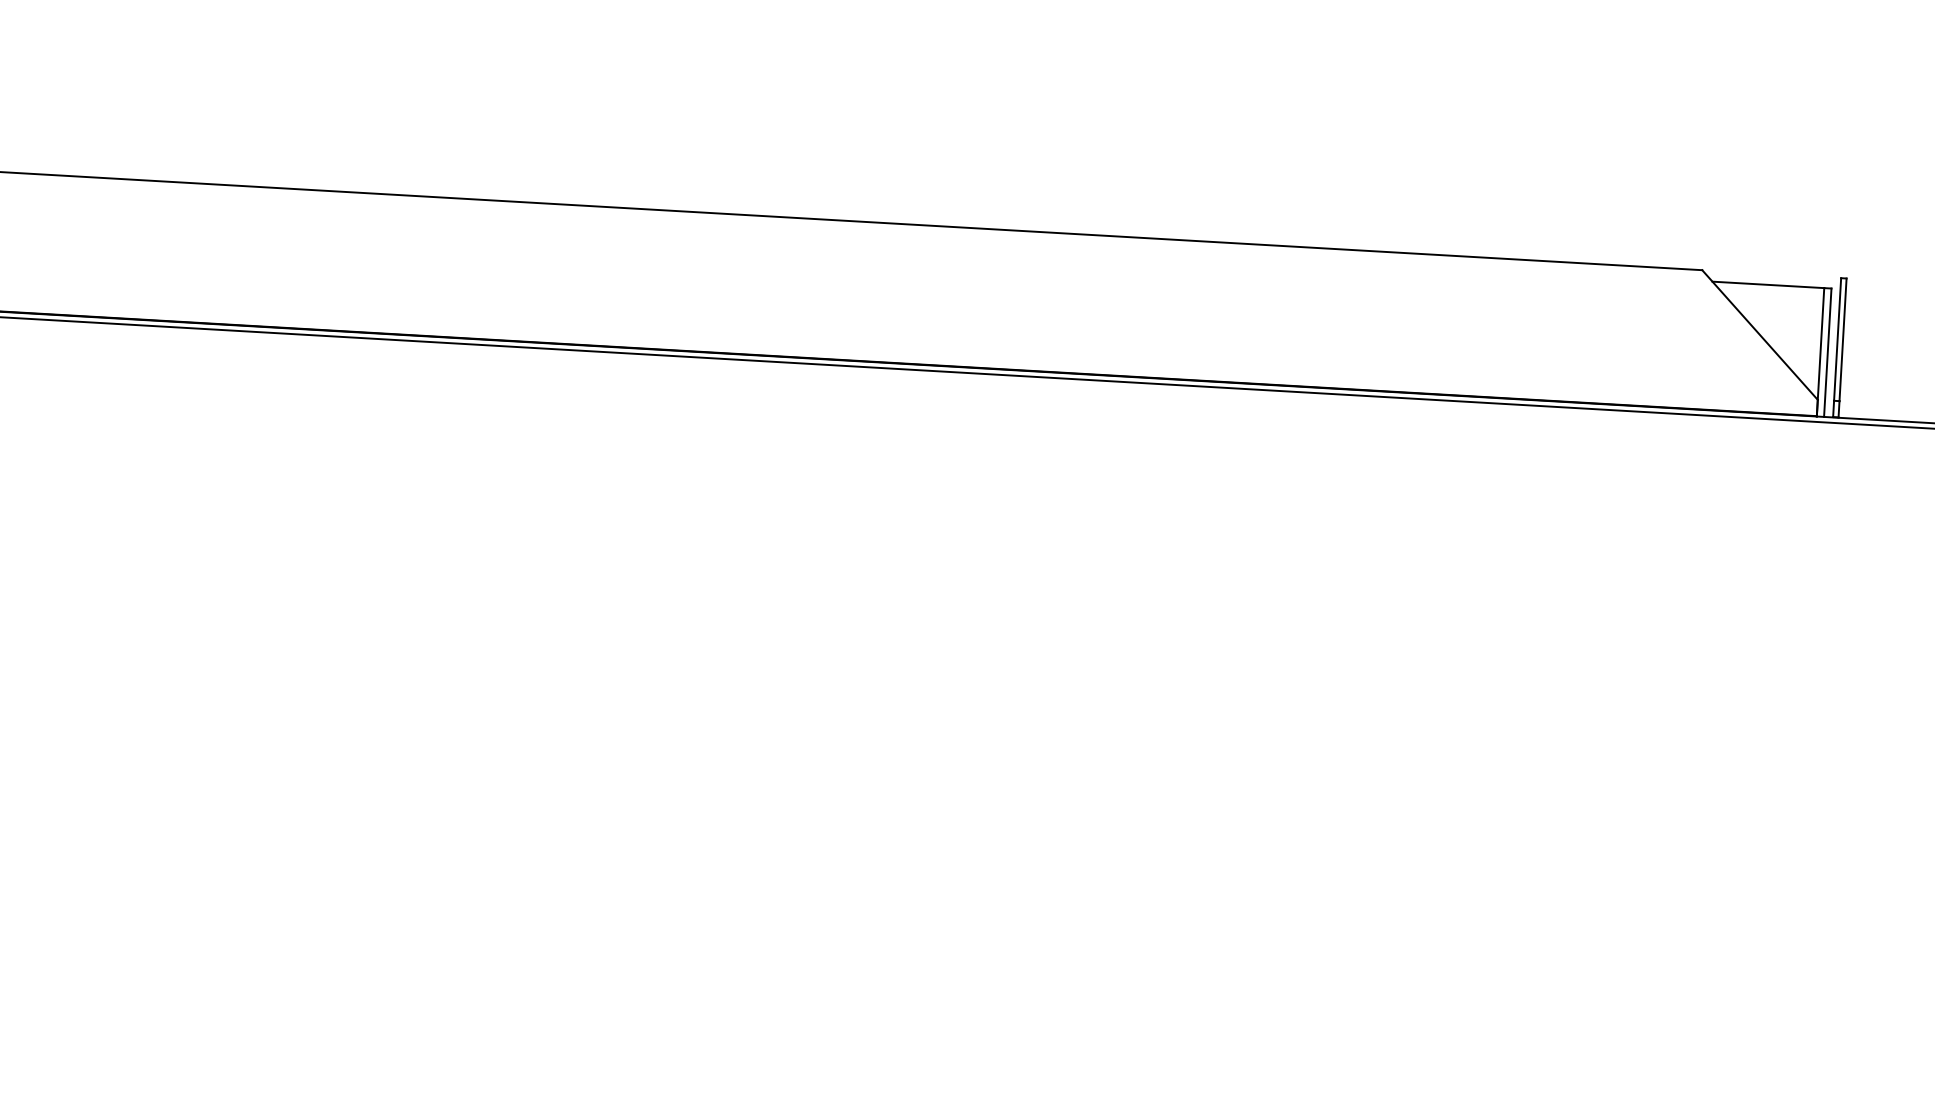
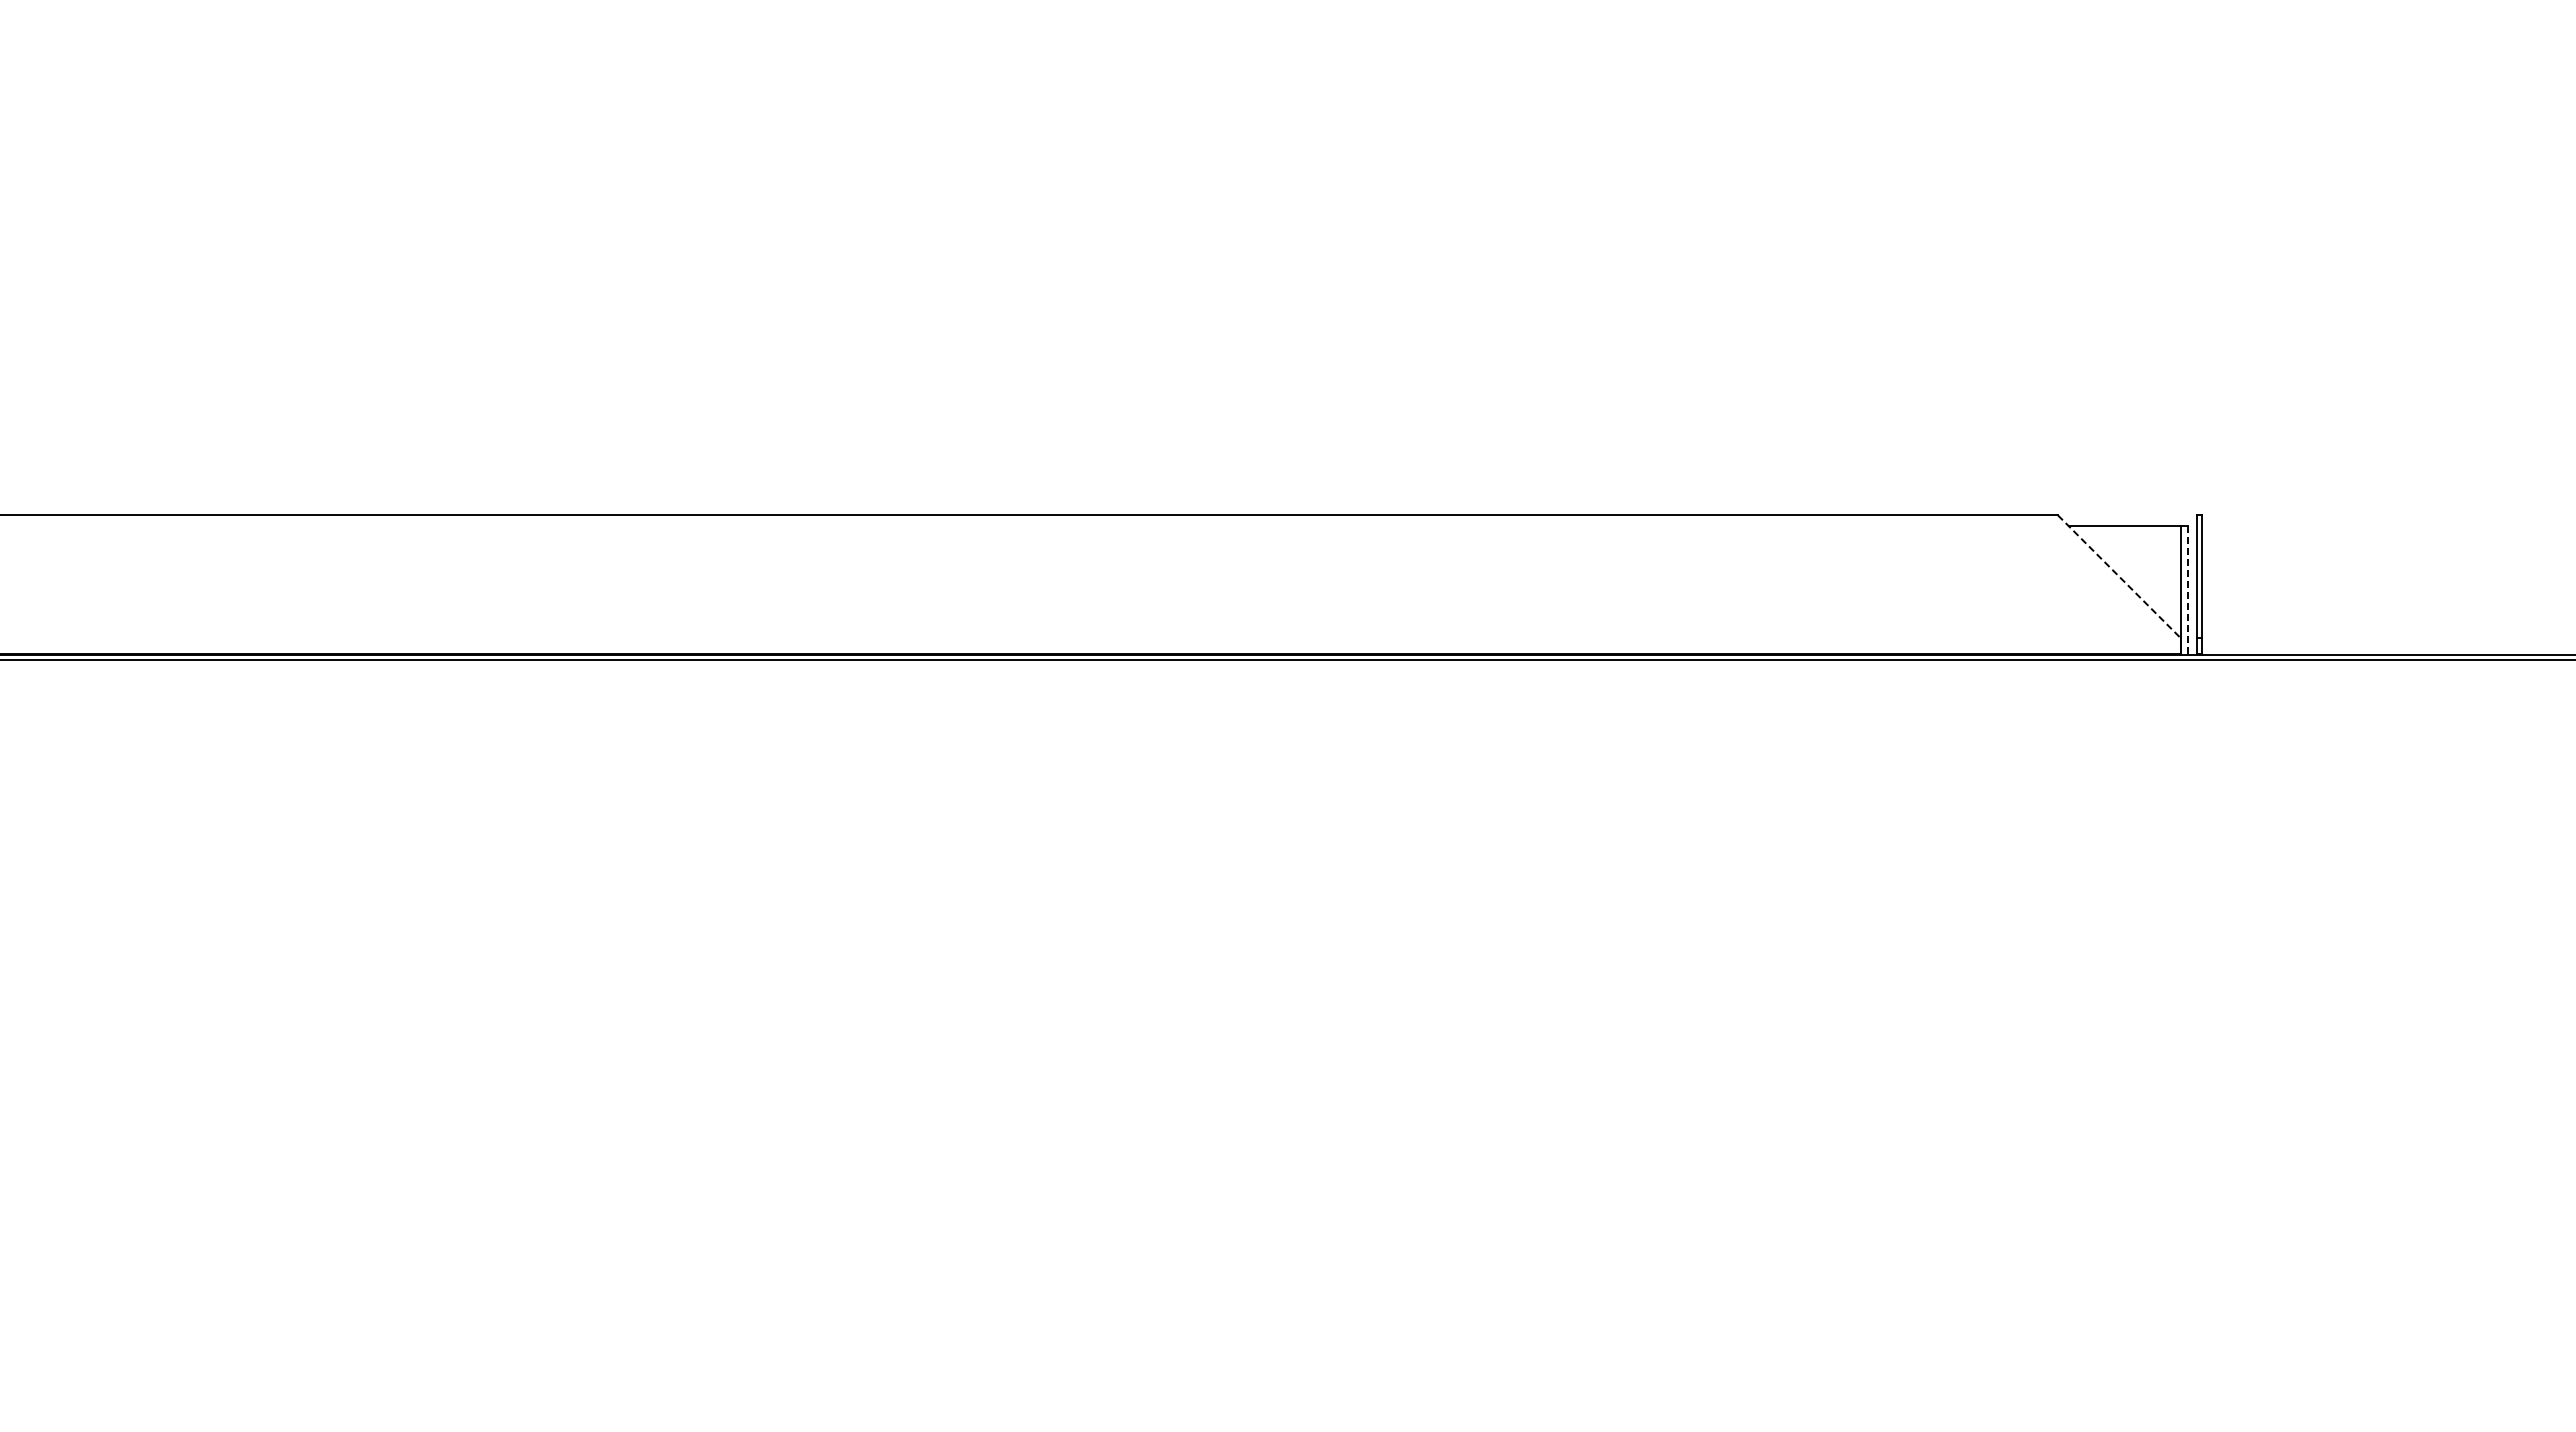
line: (1760, 334) -> (2119, 576), solid -> dashed
line: (1827, 353) -> (2187, 591), solid -> dashed

